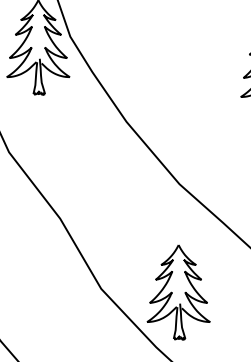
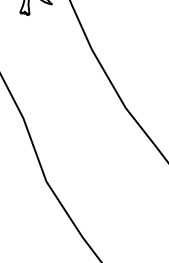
part: (178, 292) -> (108, 195), removed

